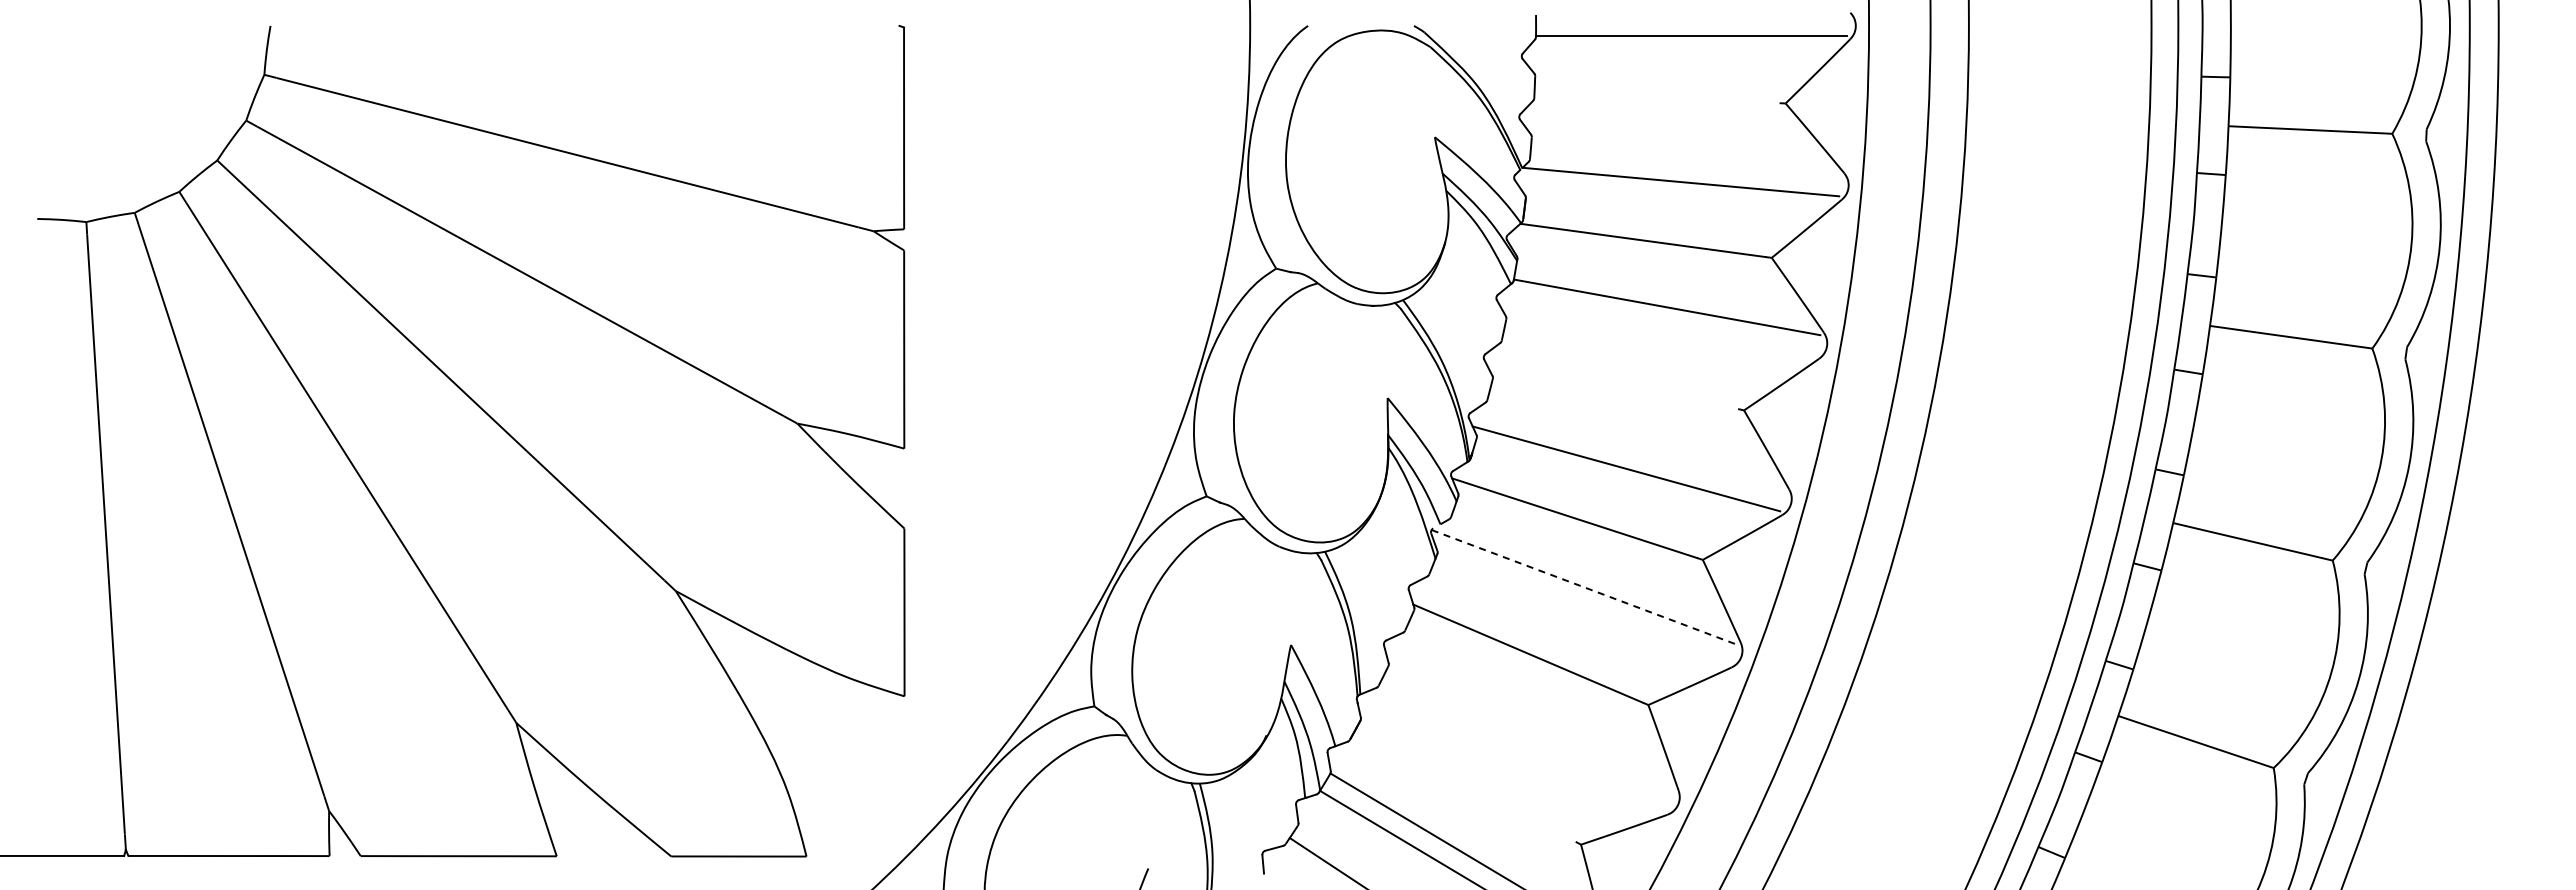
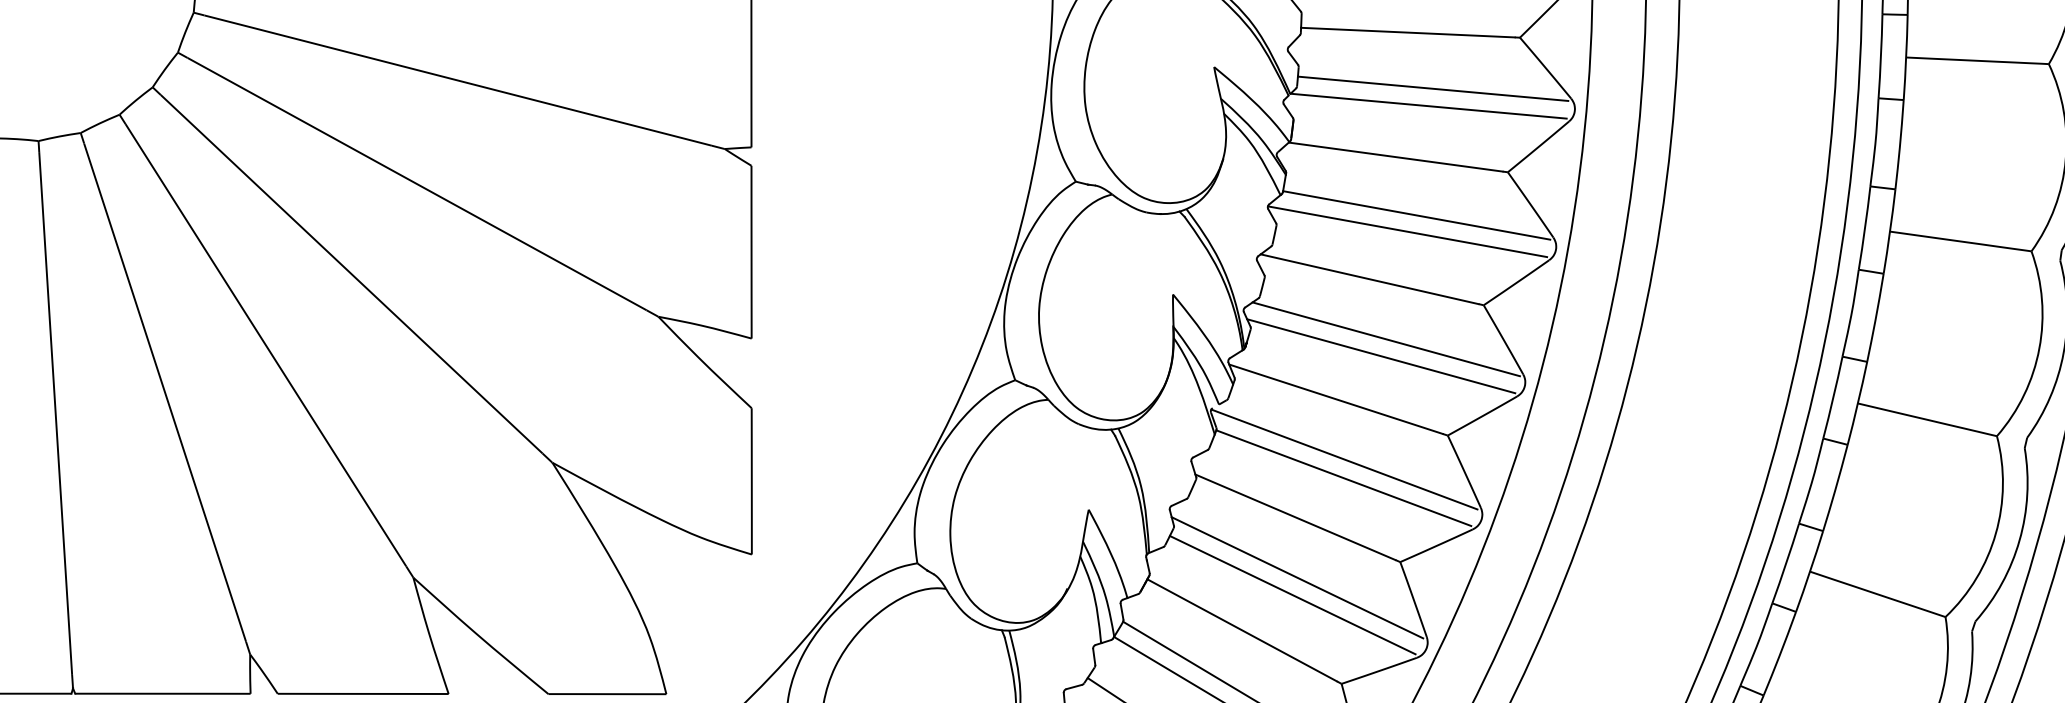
line: (1656, 97) -> (1407, 32), added
line: (1685, 162) -> (1432, 89), added
line: (1656, 326) -> (1407, 232), added
line: (1613, 380) -> (1369, 279), added
line: (1631, 449) -> (1385, 339), added
line: (1584, 587) -> (1344, 459), dashed -> solid
line: (1583, 608) -> (1343, 477), added
line: (1530, 722) -> (1297, 577), added
line: (1524, 742) -> (1292, 594), added
line: (1466, 782) -> (1241, 629), added

